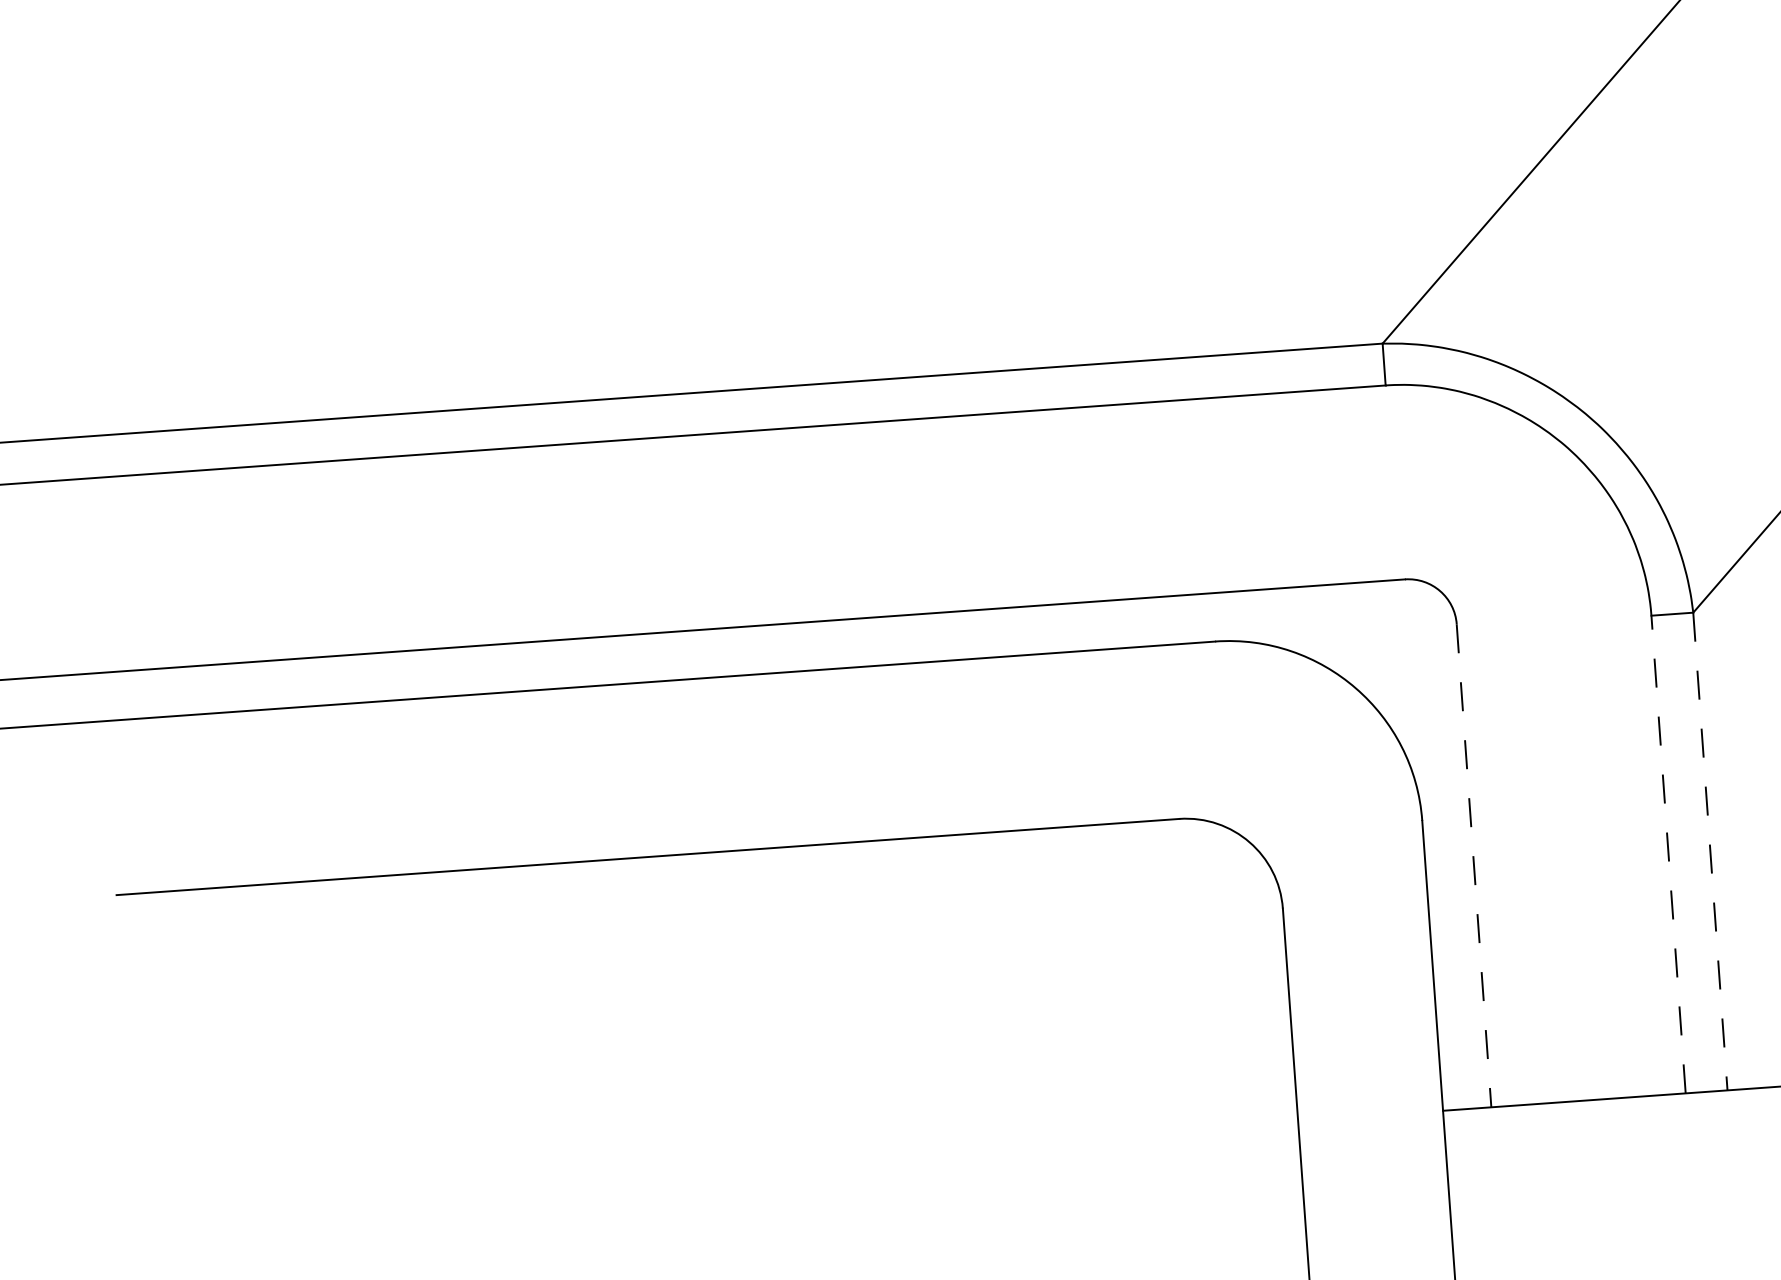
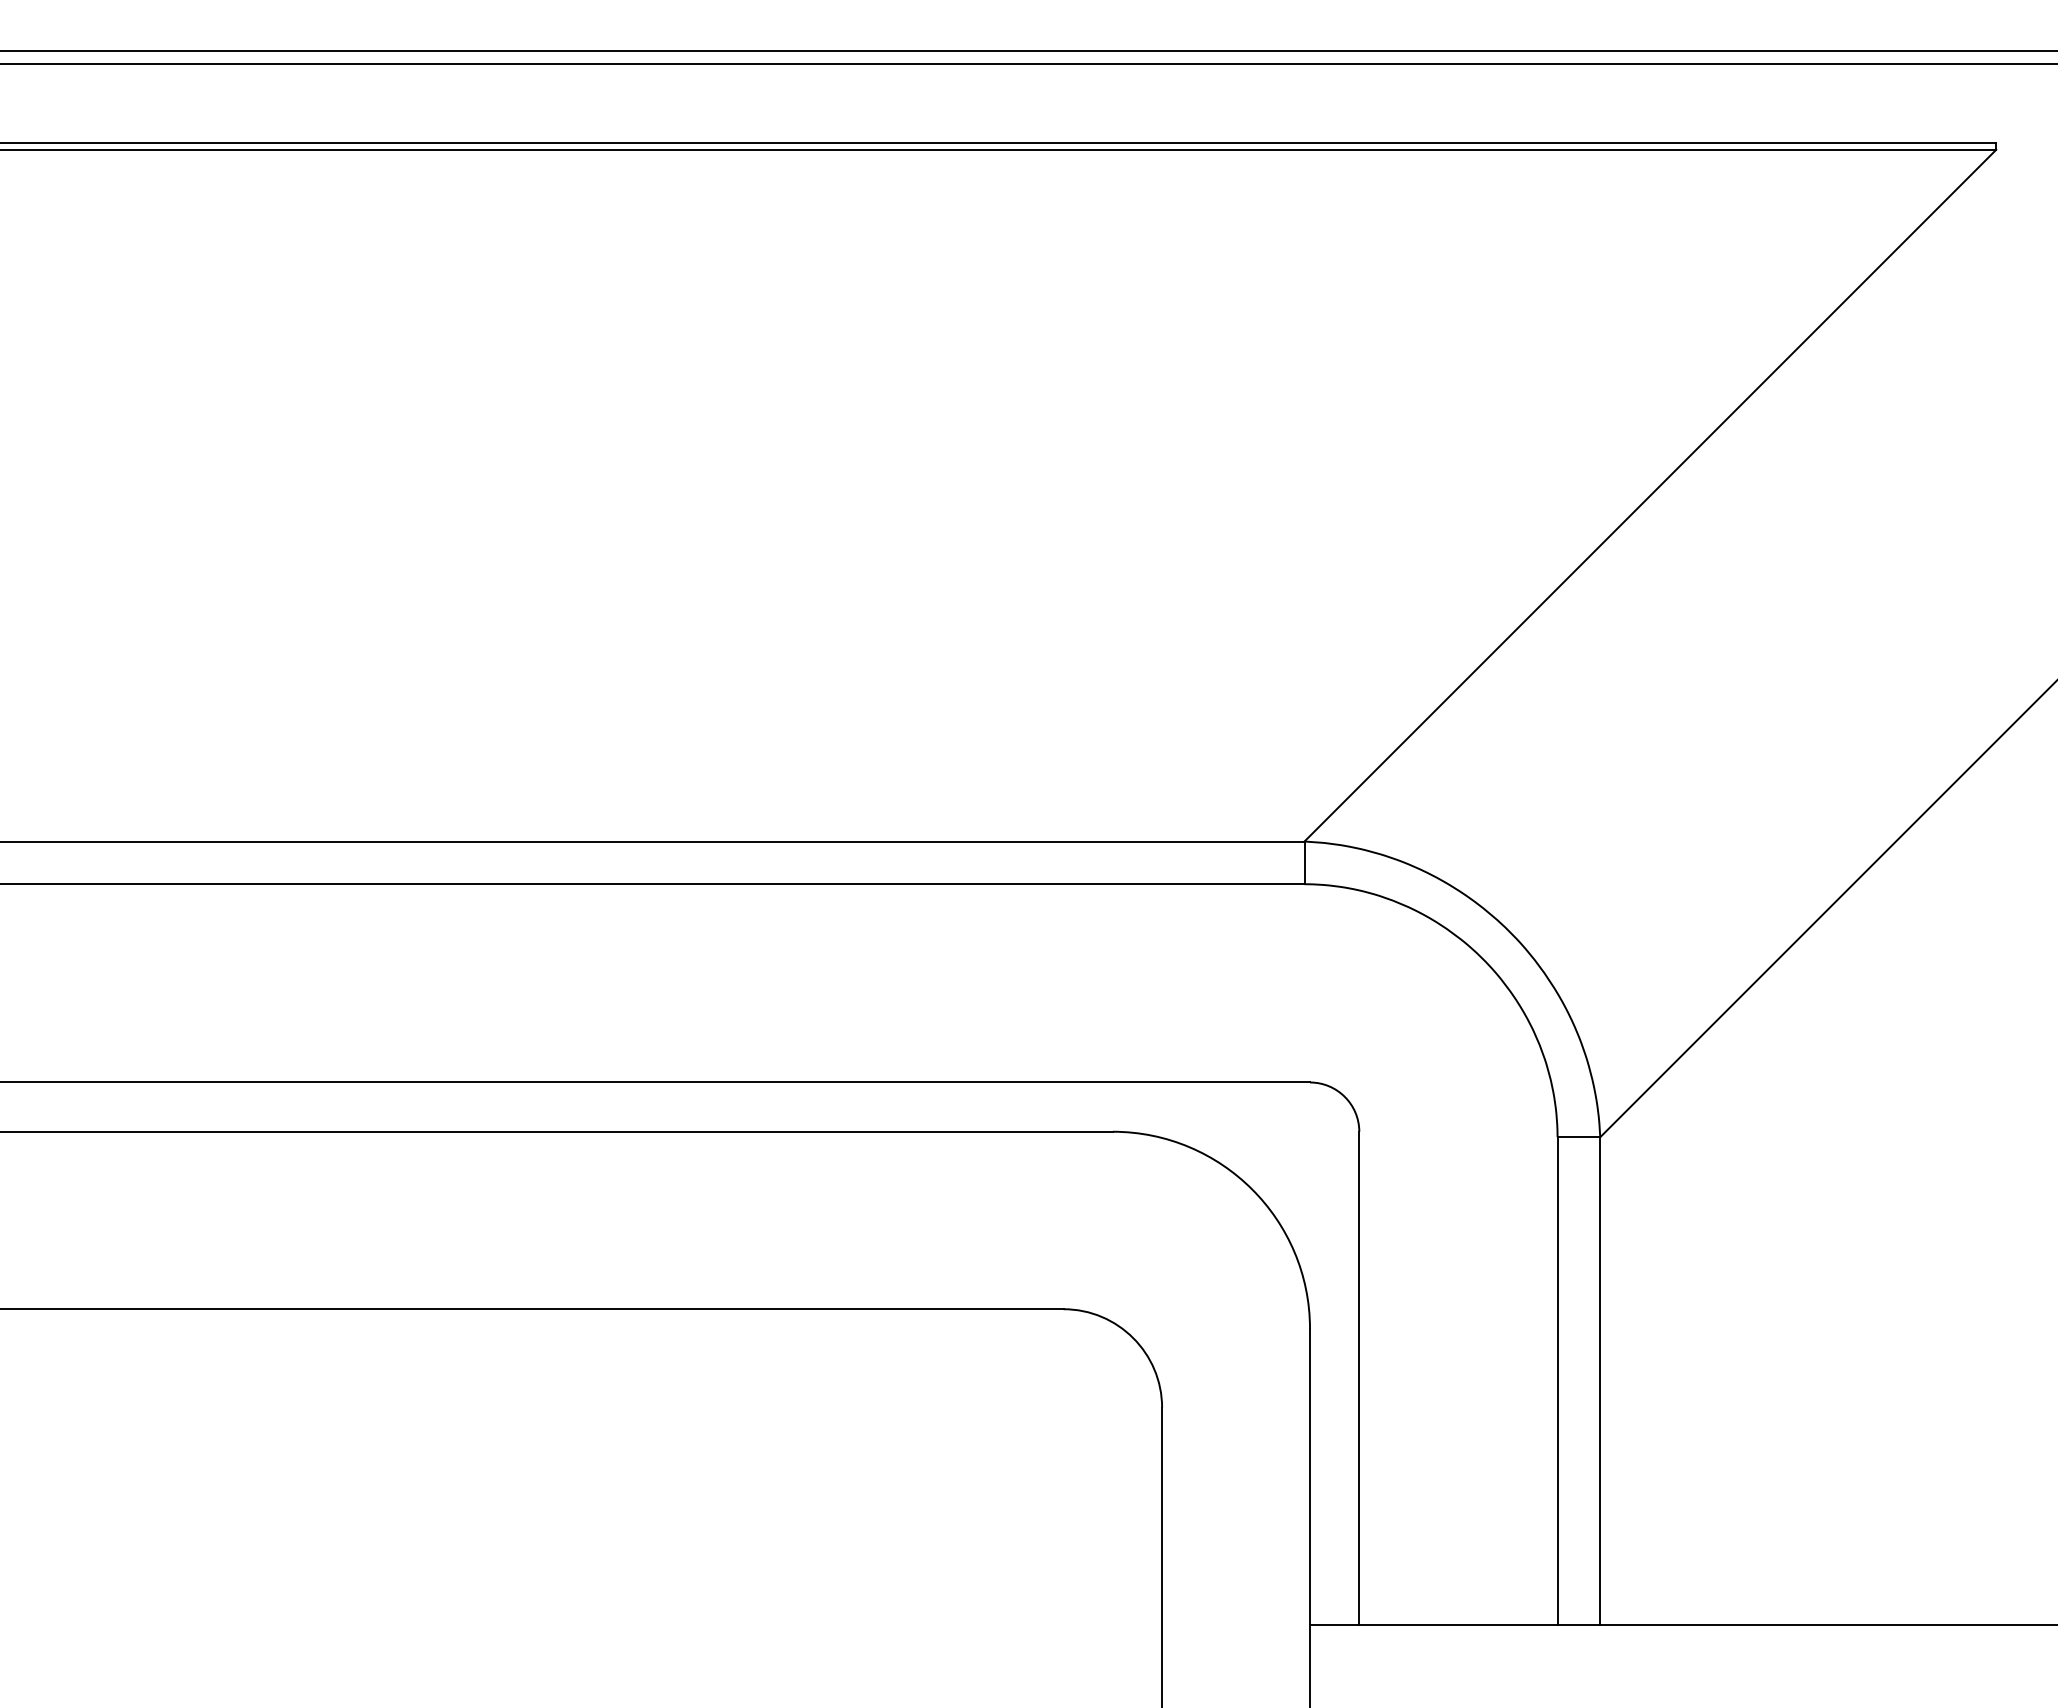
line: (1710, 851) -> (1600, 1380), dashed -> solid
line: (1668, 854) -> (1557, 1380), dashed -> solid
line: (1474, 866) -> (1359, 1378), dashed -> solid

